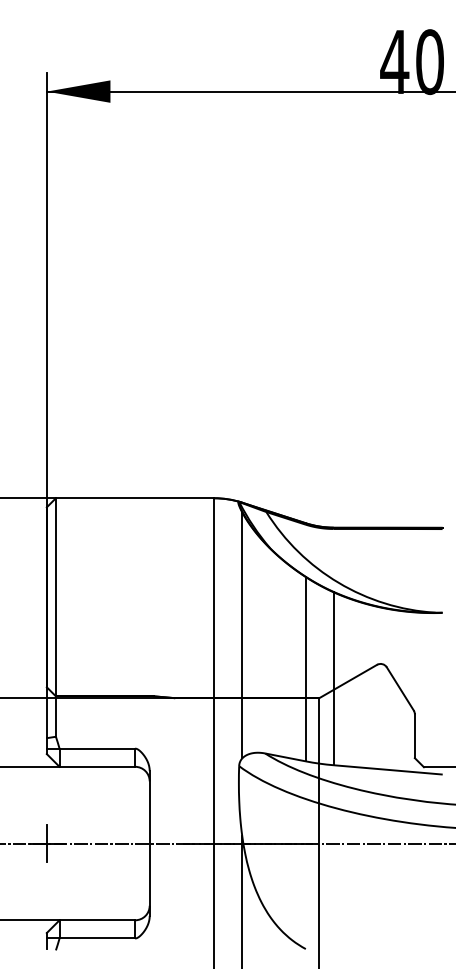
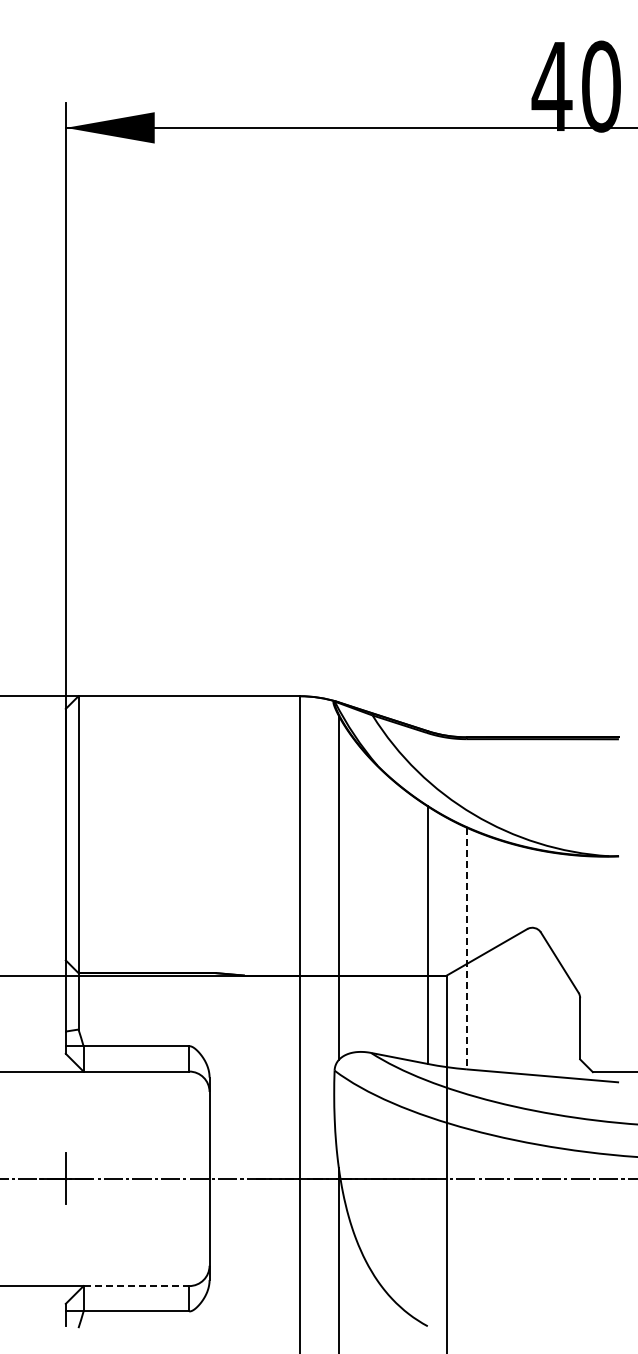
line: (333, 678) -> (466, 948), solid -> dashed
line: (97, 920) -> (136, 1286), solid -> dashed

